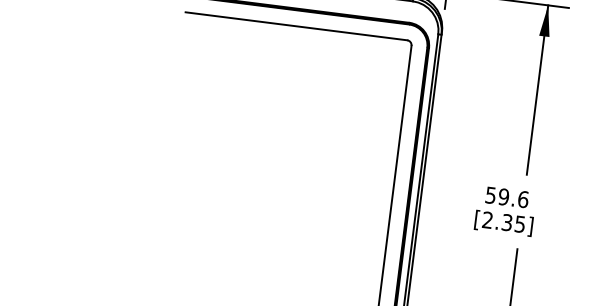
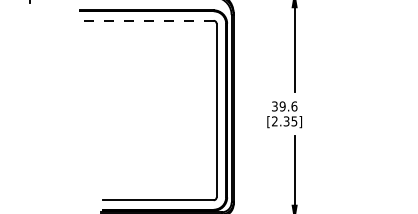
line: (295, 25) -> (146, 20), solid -> dashed
text: (490, 193) -> (274, 105), 59.6 -> 39.6

